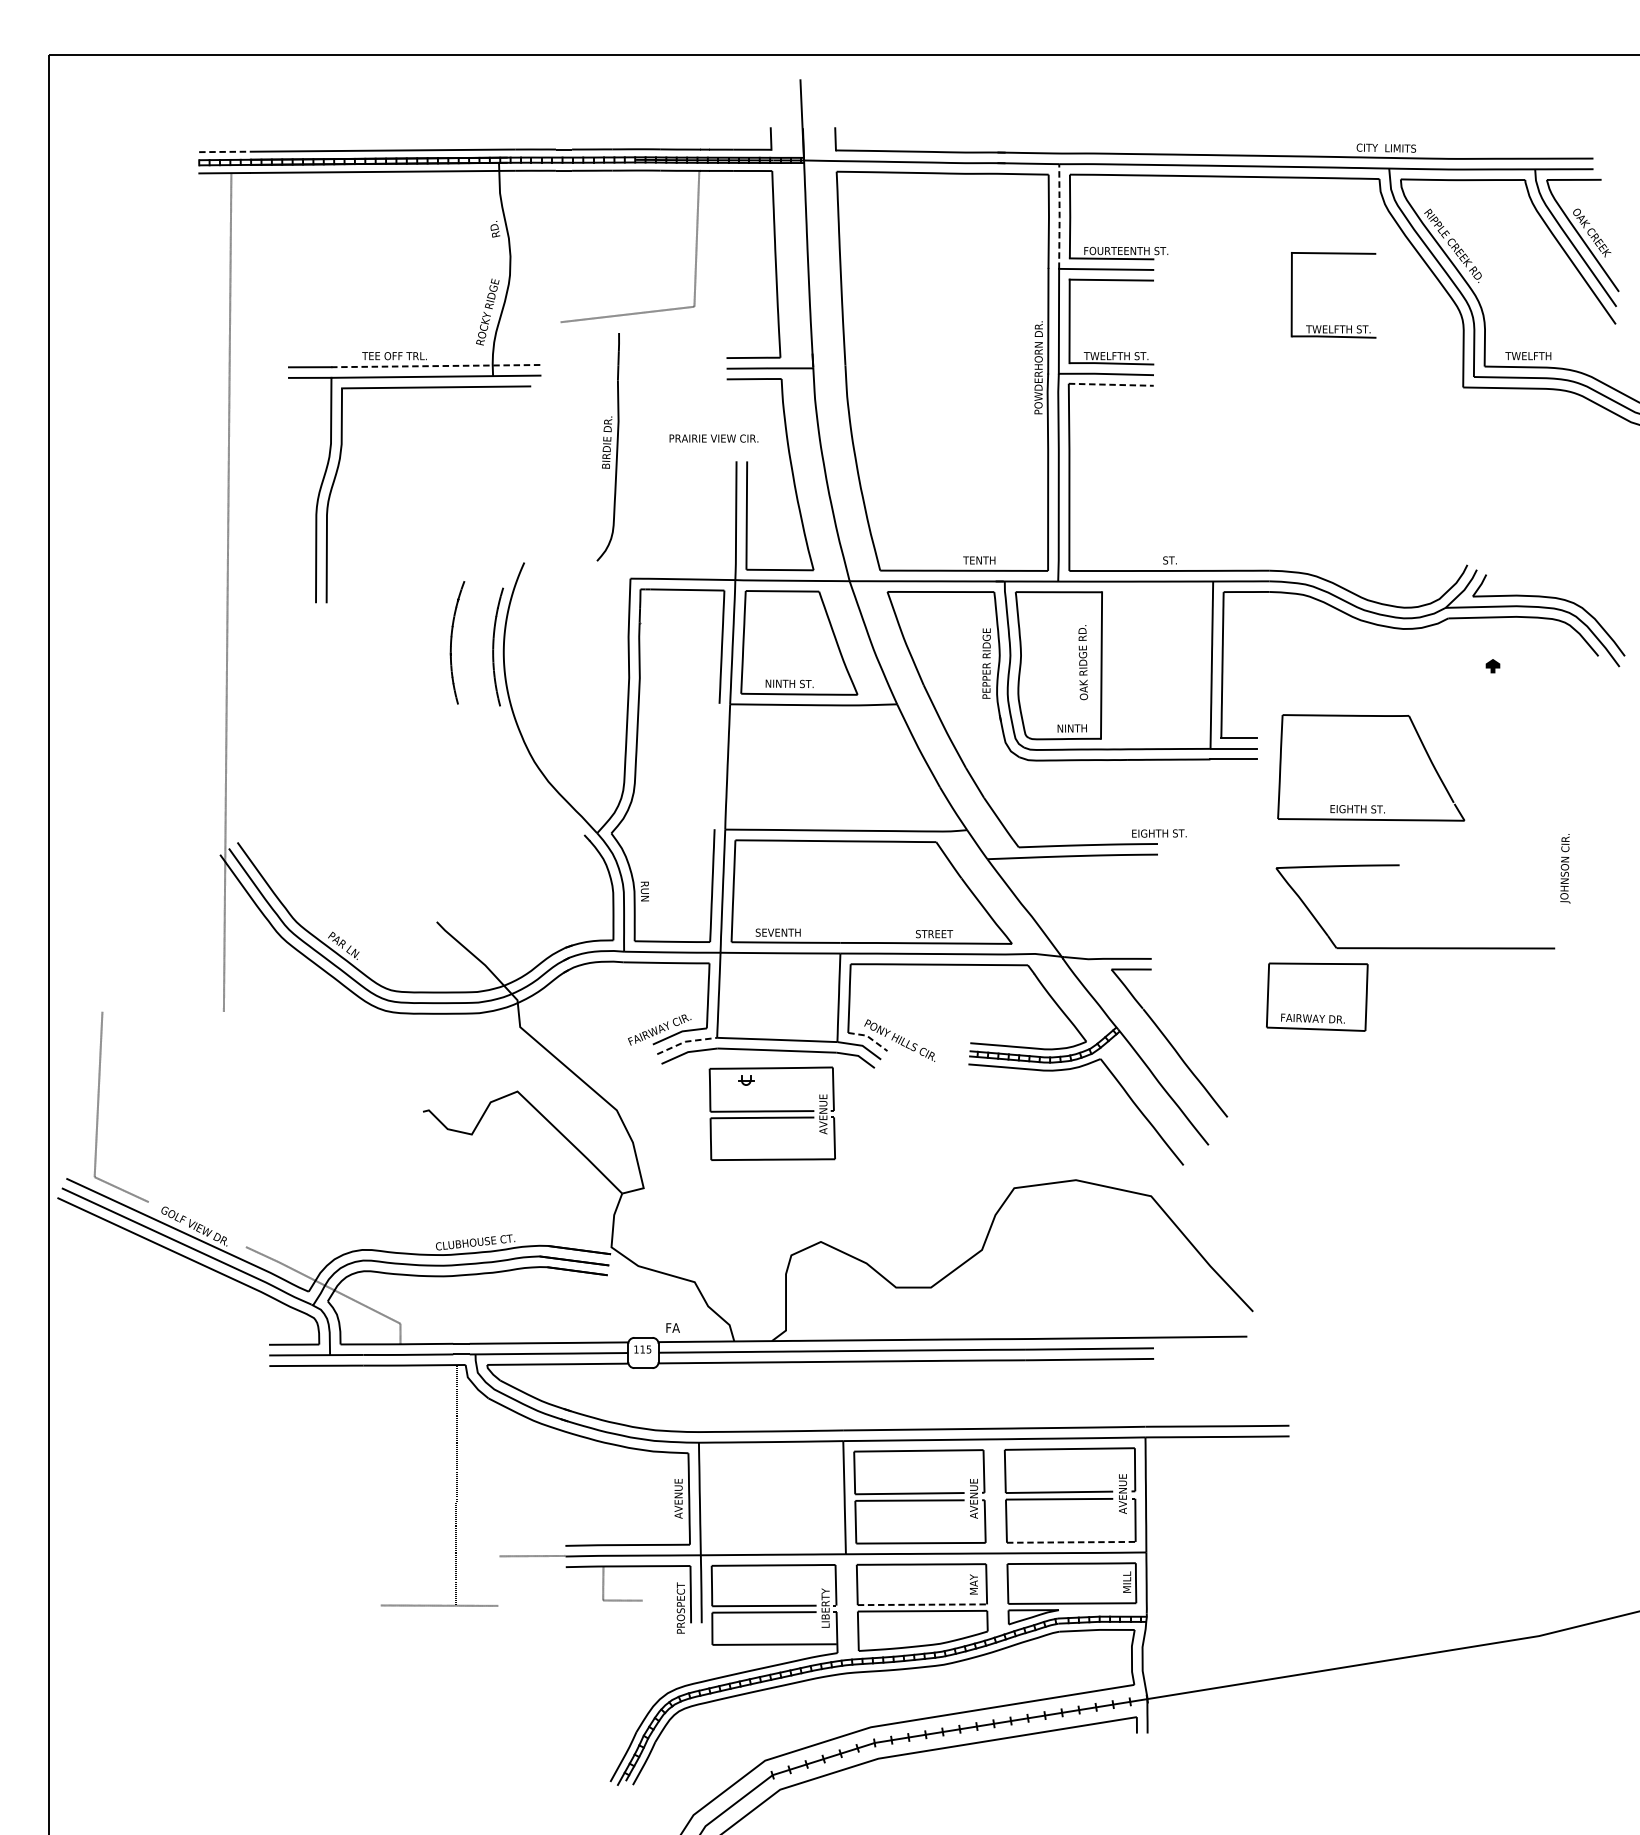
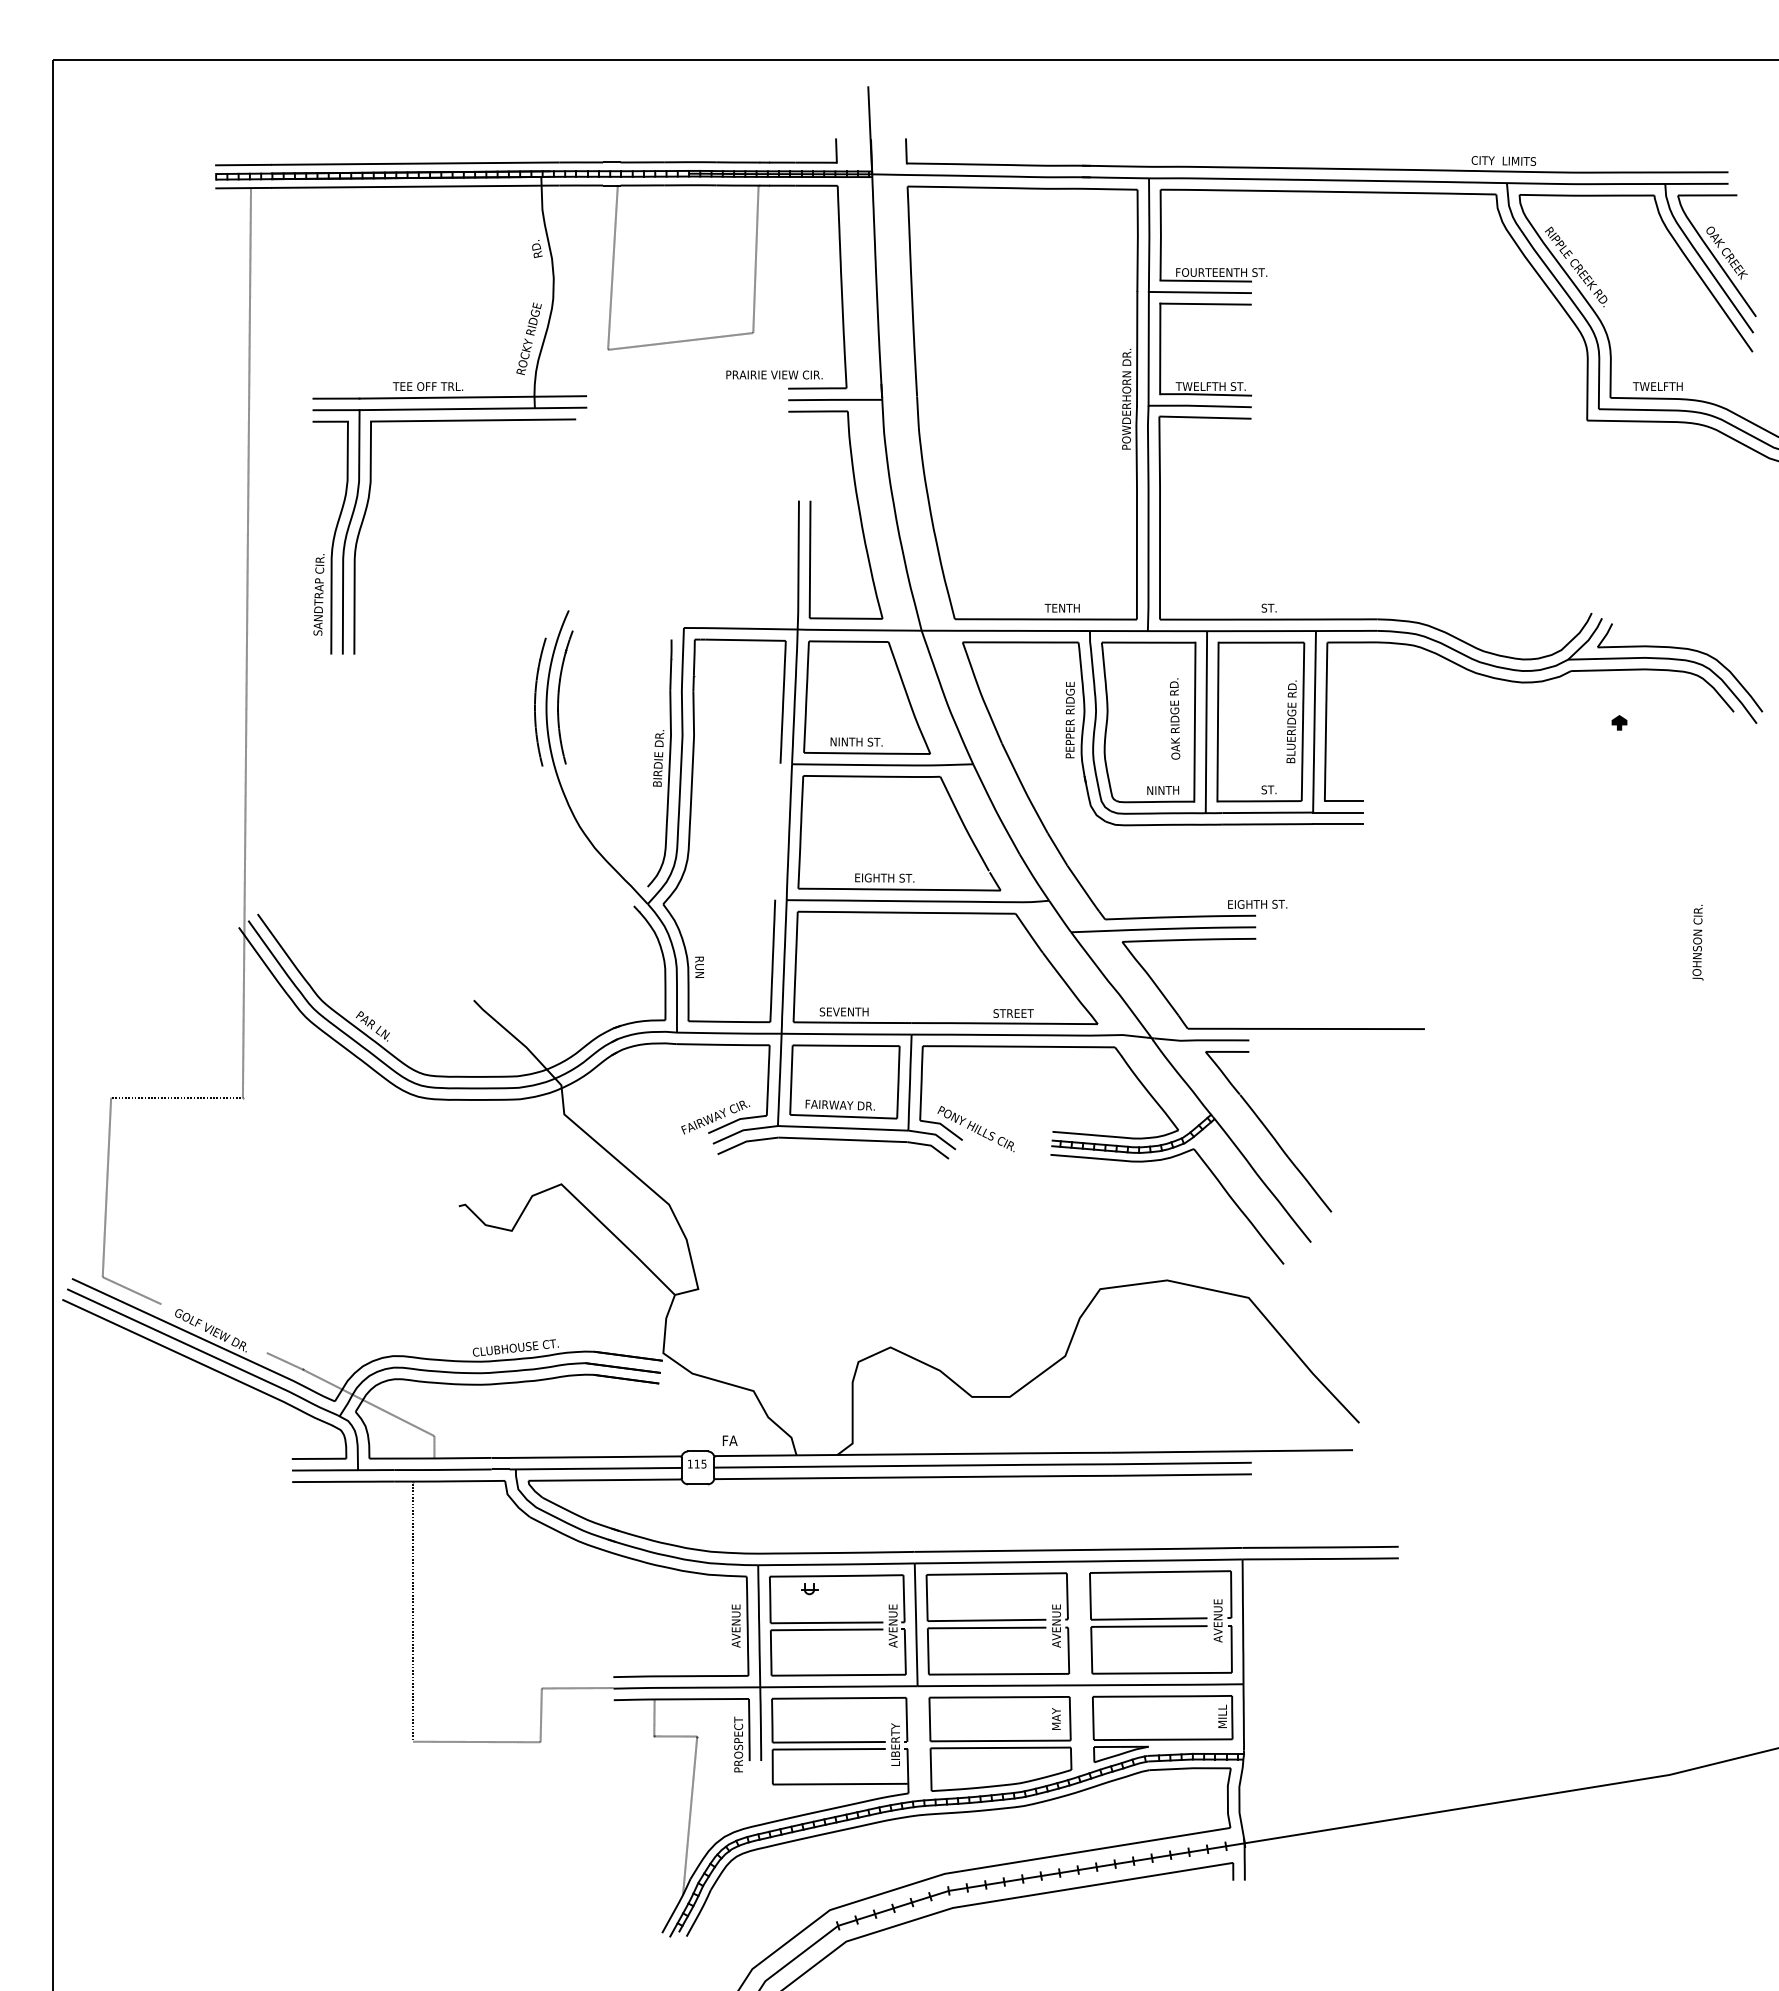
line: (224, 152) -> (243, 165), dashed -> solid
line: (1059, 216) -> (1149, 235), dashed -> solid
line: (564, 246) -> (612, 267), added
part: (1334, 325) -> (1447, 353), removed
line: (435, 366) -> (472, 397), dashed -> solid
line: (1111, 384) -> (1205, 417), dashed -> solid
text: (713, 438) -> (774, 374), moved
part: (607, 447) -> (659, 763), moved
part: (304, 495) -> (330, 537), added
part: (457, 642) -> (565, 697), moved
line: (1112, 664) -> (1206, 721), added
part: (1162, 664) -> (1260, 721), added
part: (1371, 768) -> (899, 833), moved
part: (1414, 947) -> (1272, 1028), moved
part: (1316, 996) -> (844, 1081), moved
line: (162, 1011) -> (176, 1097), added
line: (869, 1038) -> (943, 1126), dashed -> solid
line: (685, 1041) -> (743, 1130), dashed -> solid
part: (772, 1113) -> (837, 1625), moved
line: (456, 1485) -> (413, 1611), moved
line: (1071, 1542) -> (1162, 1673), dashed -> solid
line: (498, 1581) -> (540, 1715), added
line: (923, 1604) -> (1001, 1740), dashed -> solid
line: (636, 1673) -> (690, 1815), added

